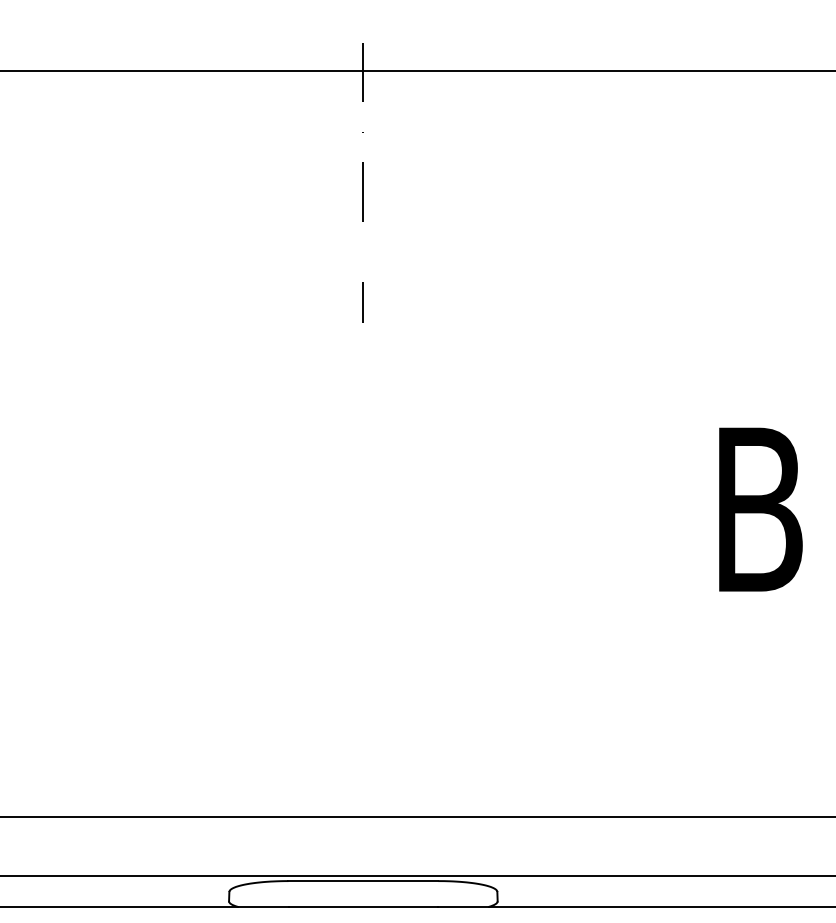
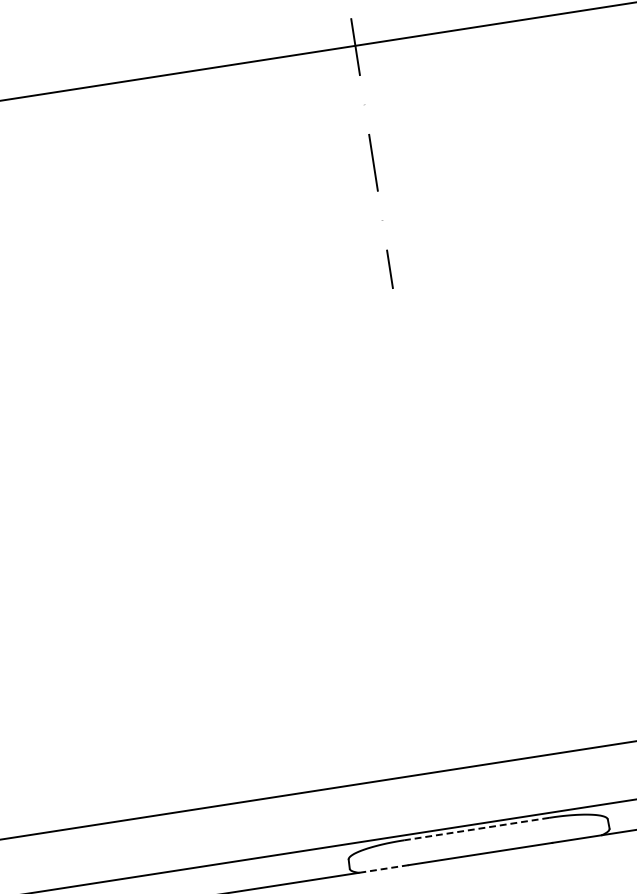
line: (363, 881) -> (476, 829), solid -> dashed
line: (263, 906) -> (383, 868), solid -> dashed

